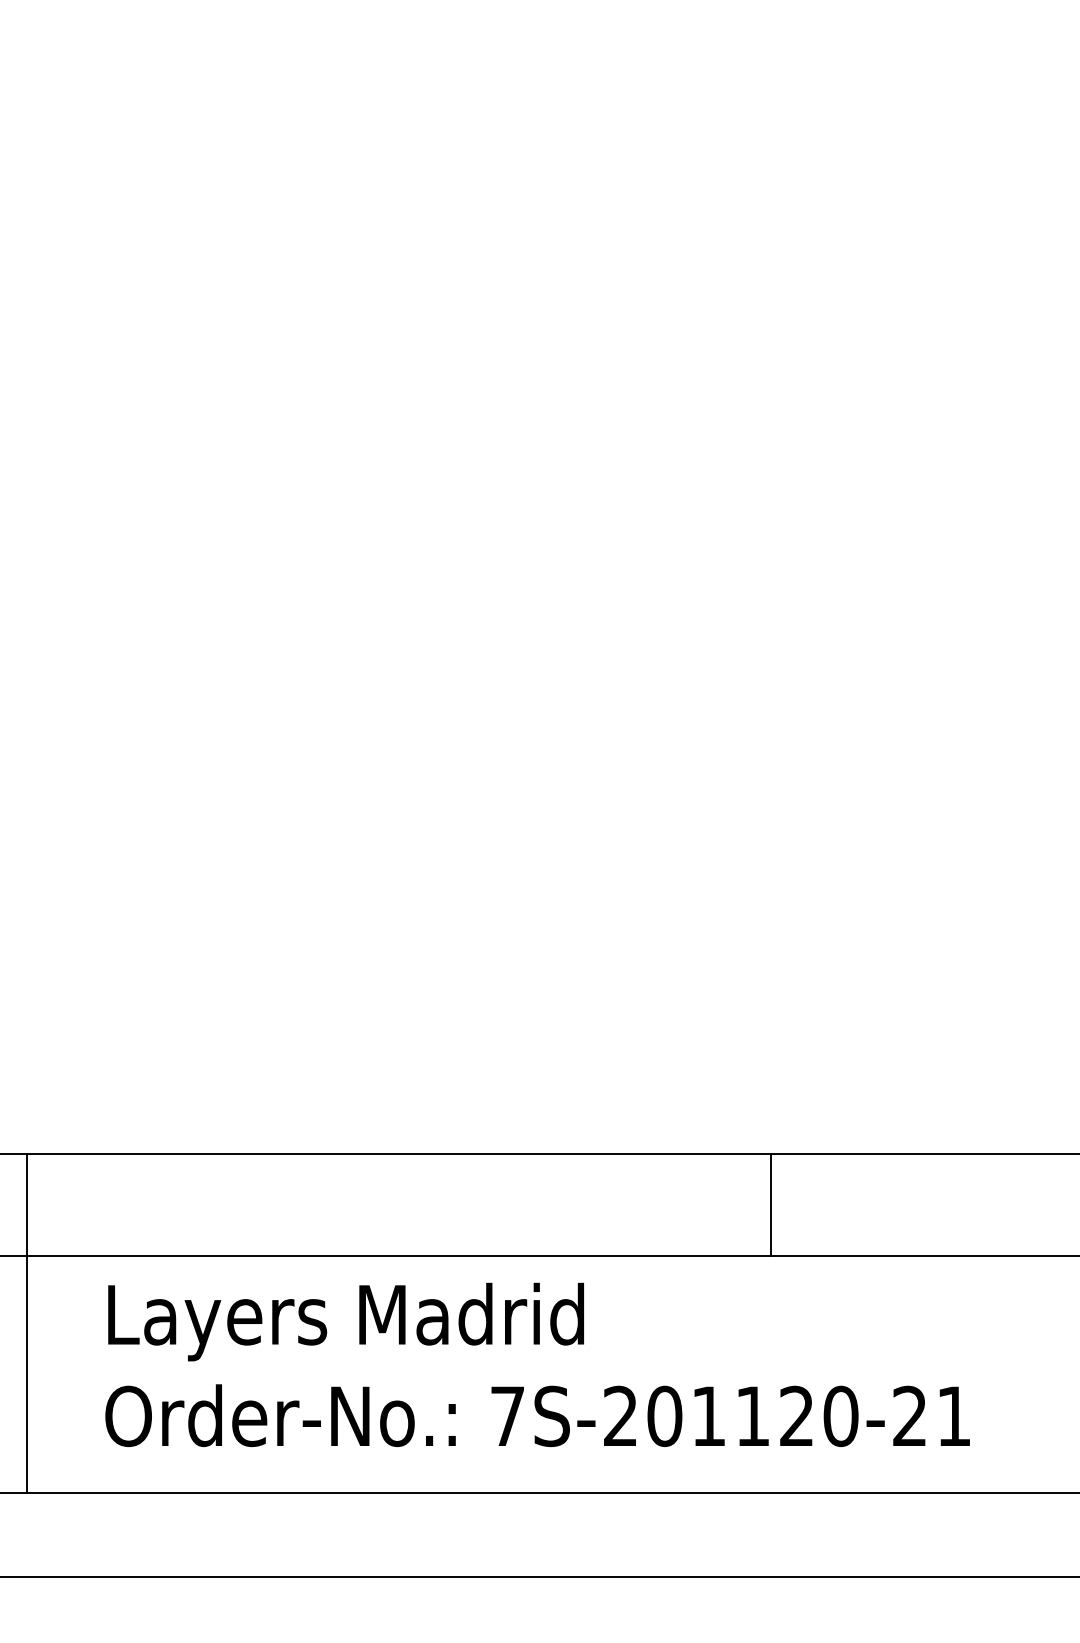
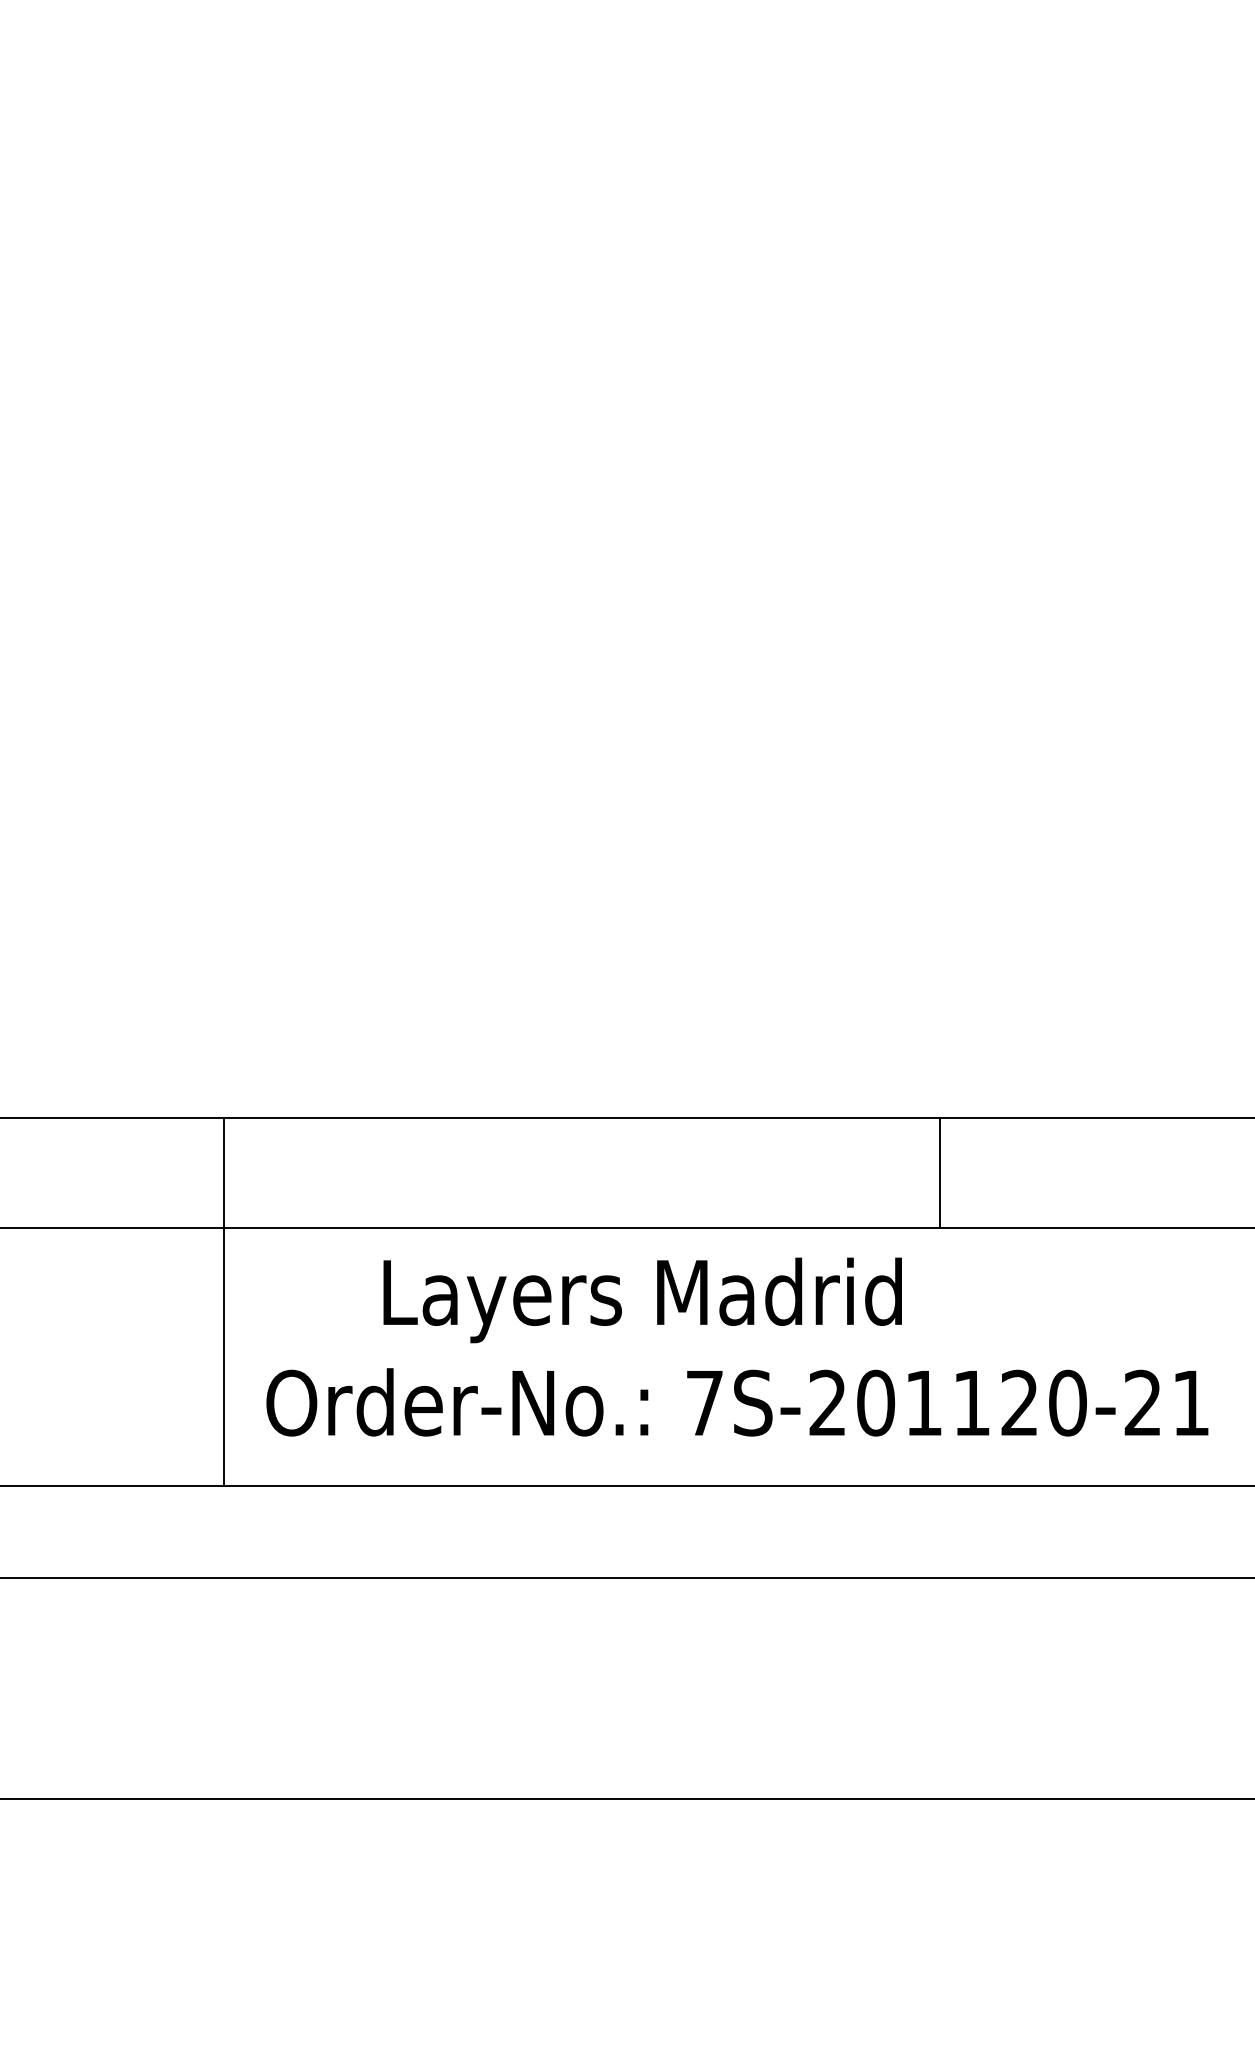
line: (771, 1204) -> (940, 1172), moved
text: (345, 1322) -> (642, 1300), moved
line: (27, 1323) -> (224, 1301), moved

